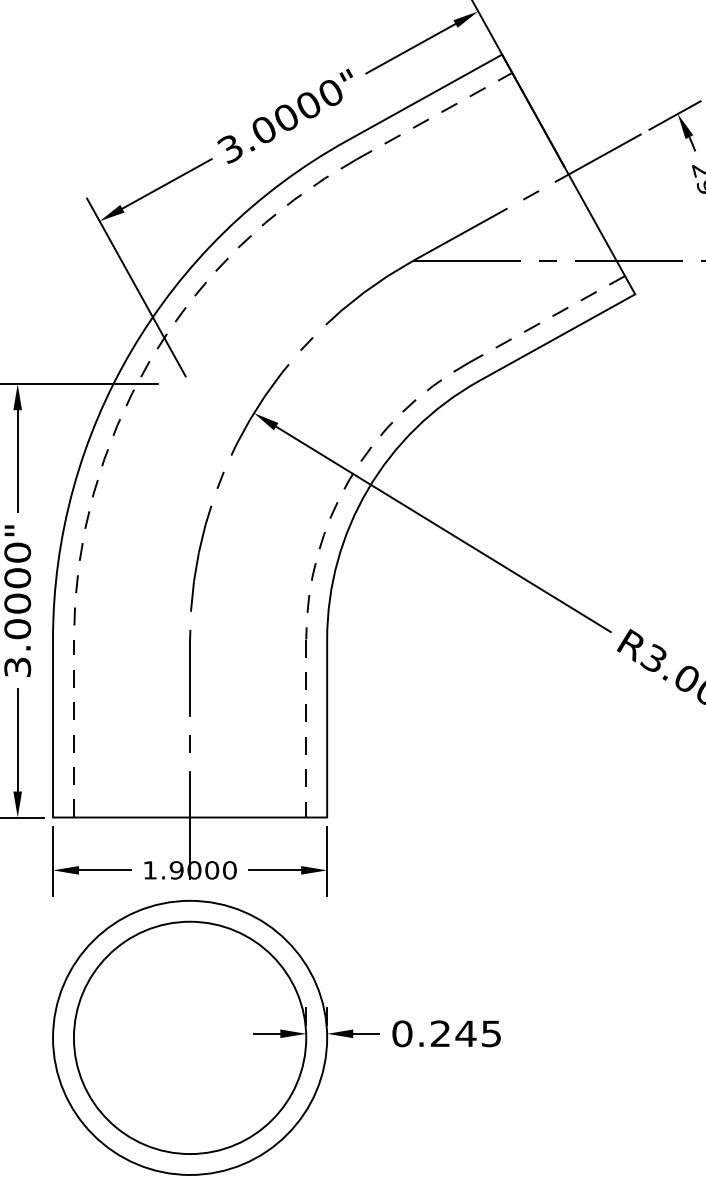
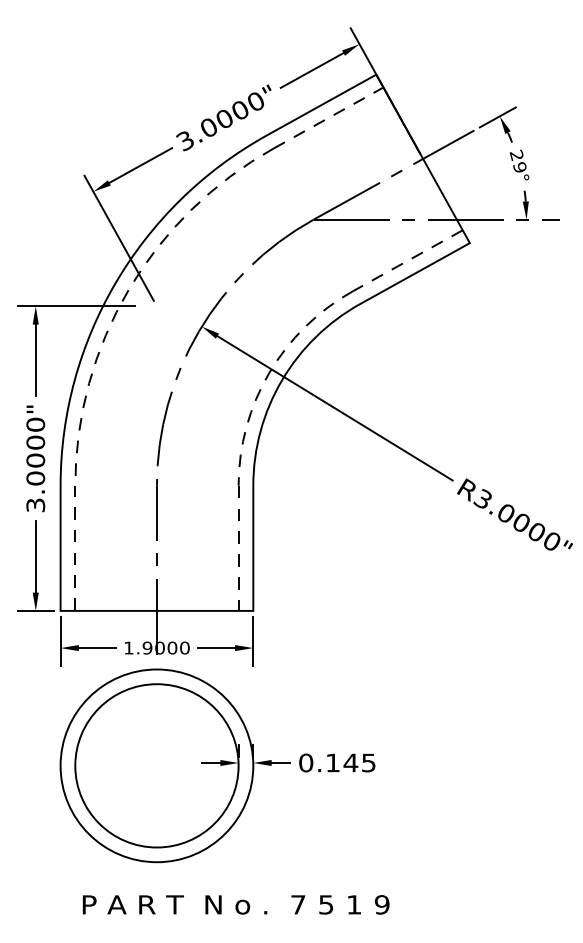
text: (439, 1033) -> (332, 762), 0.245 -> 0.145

